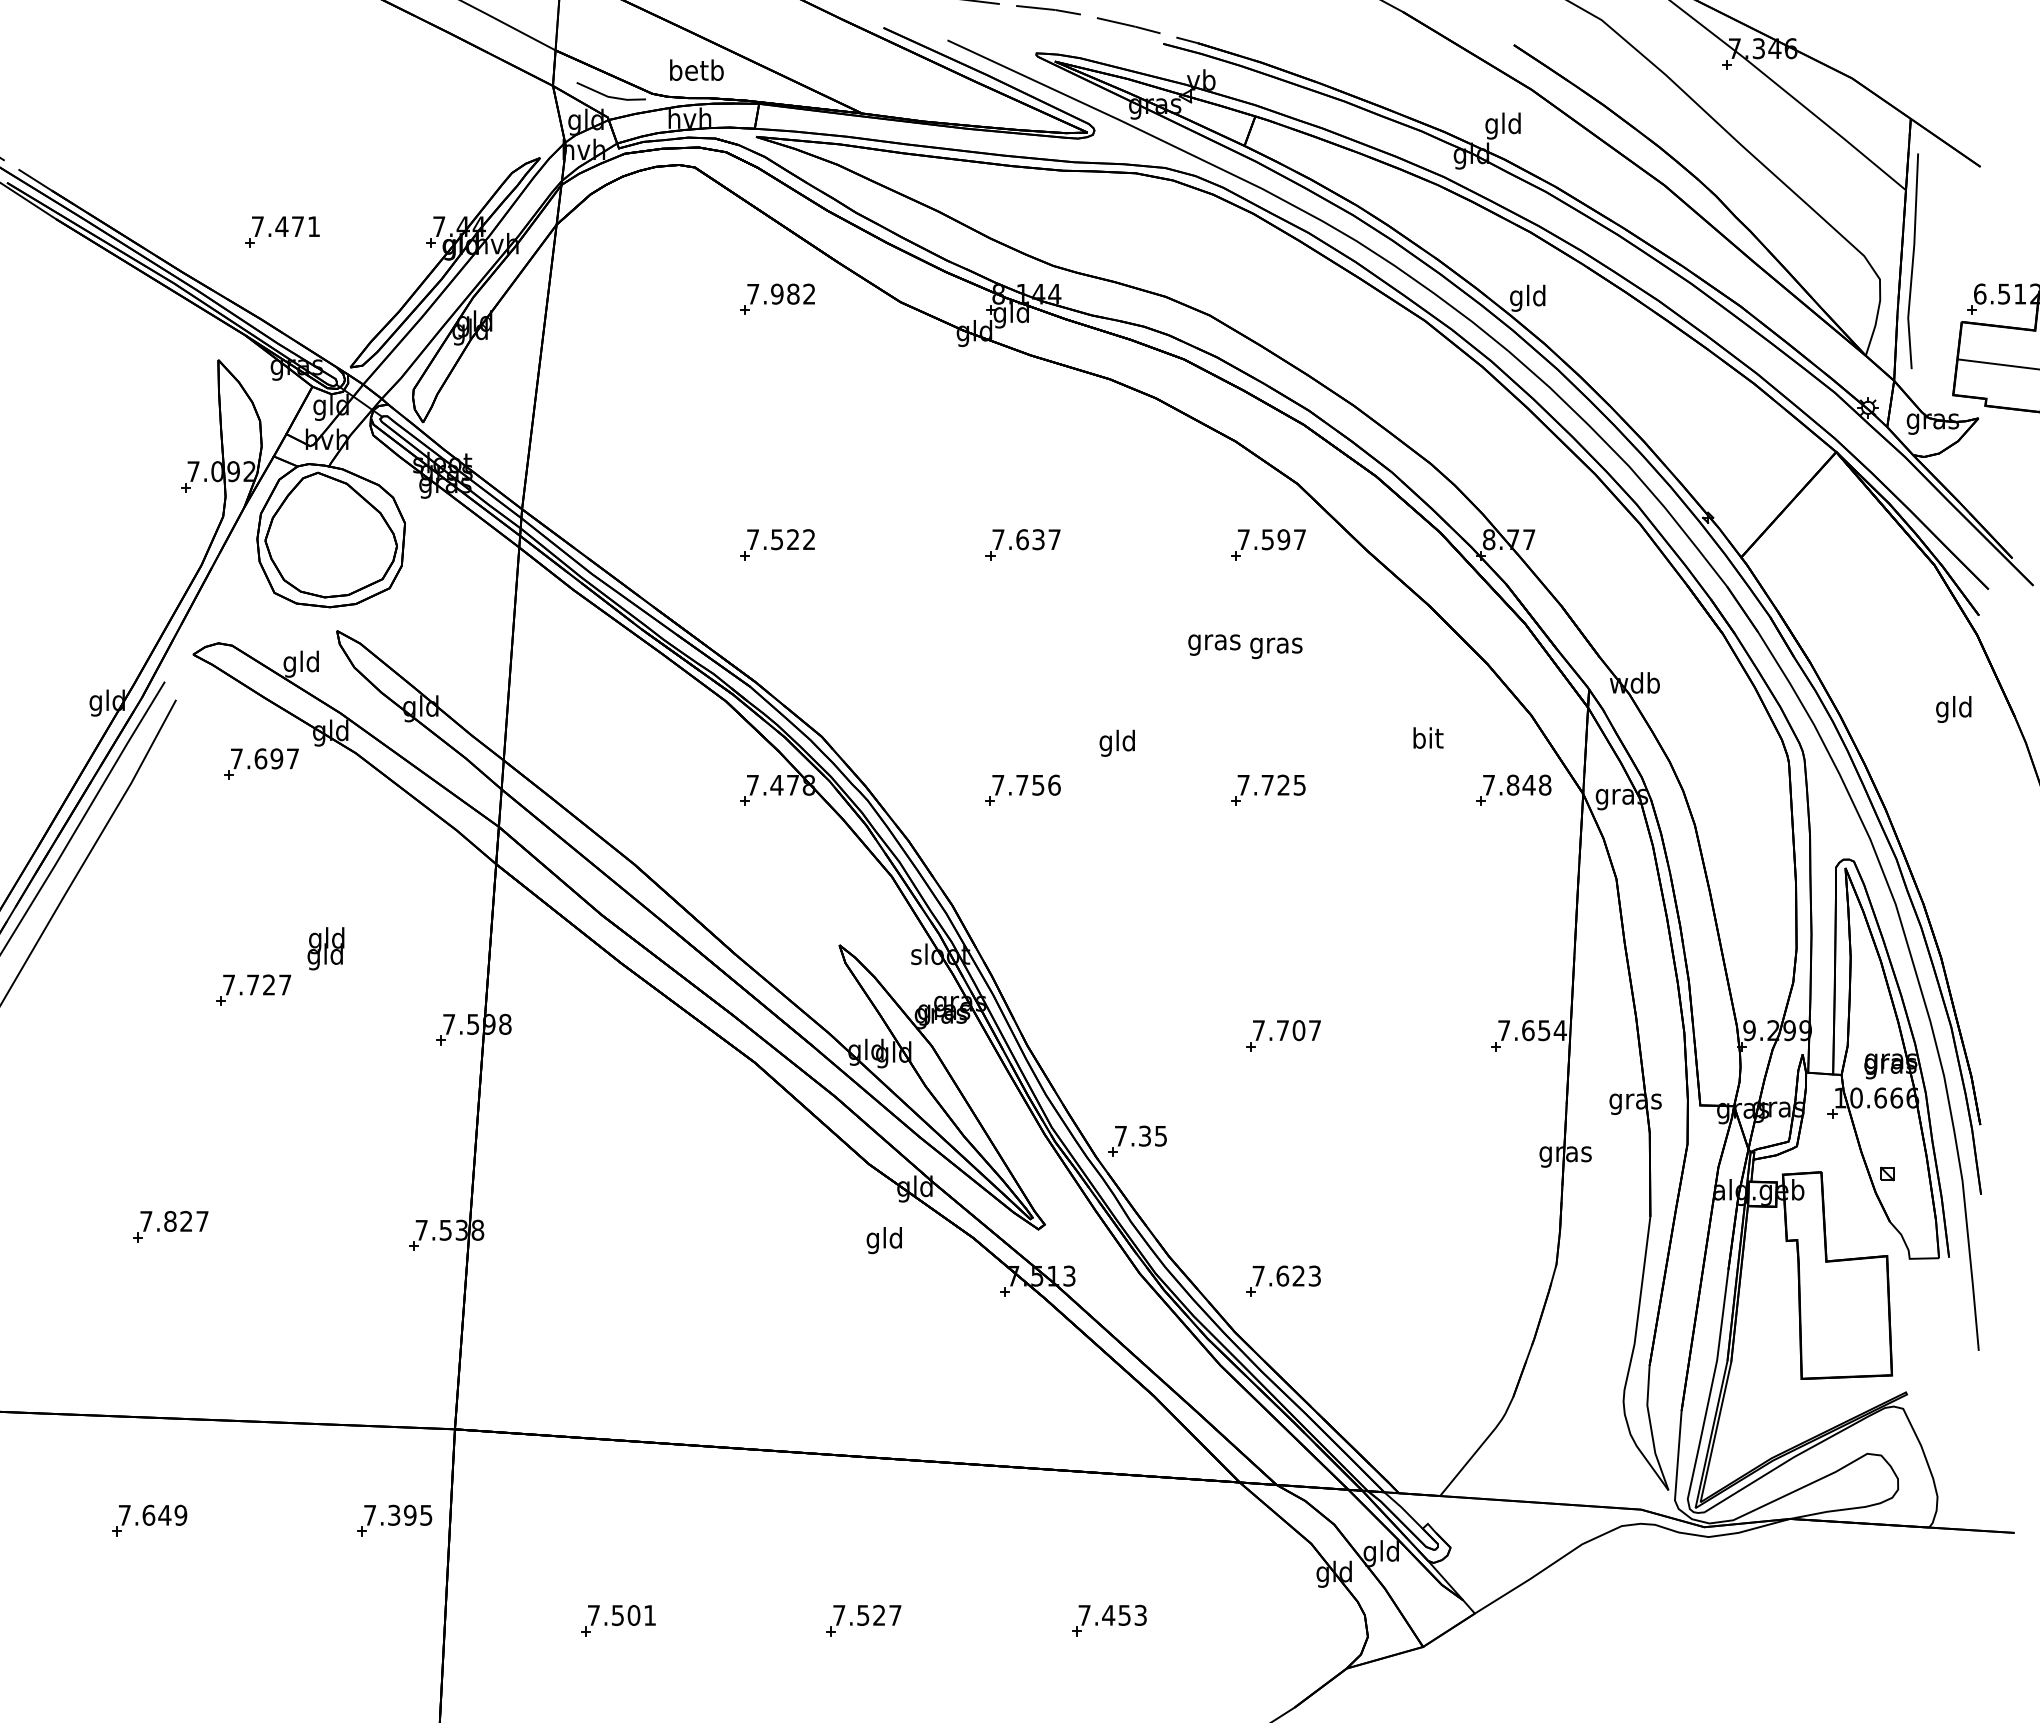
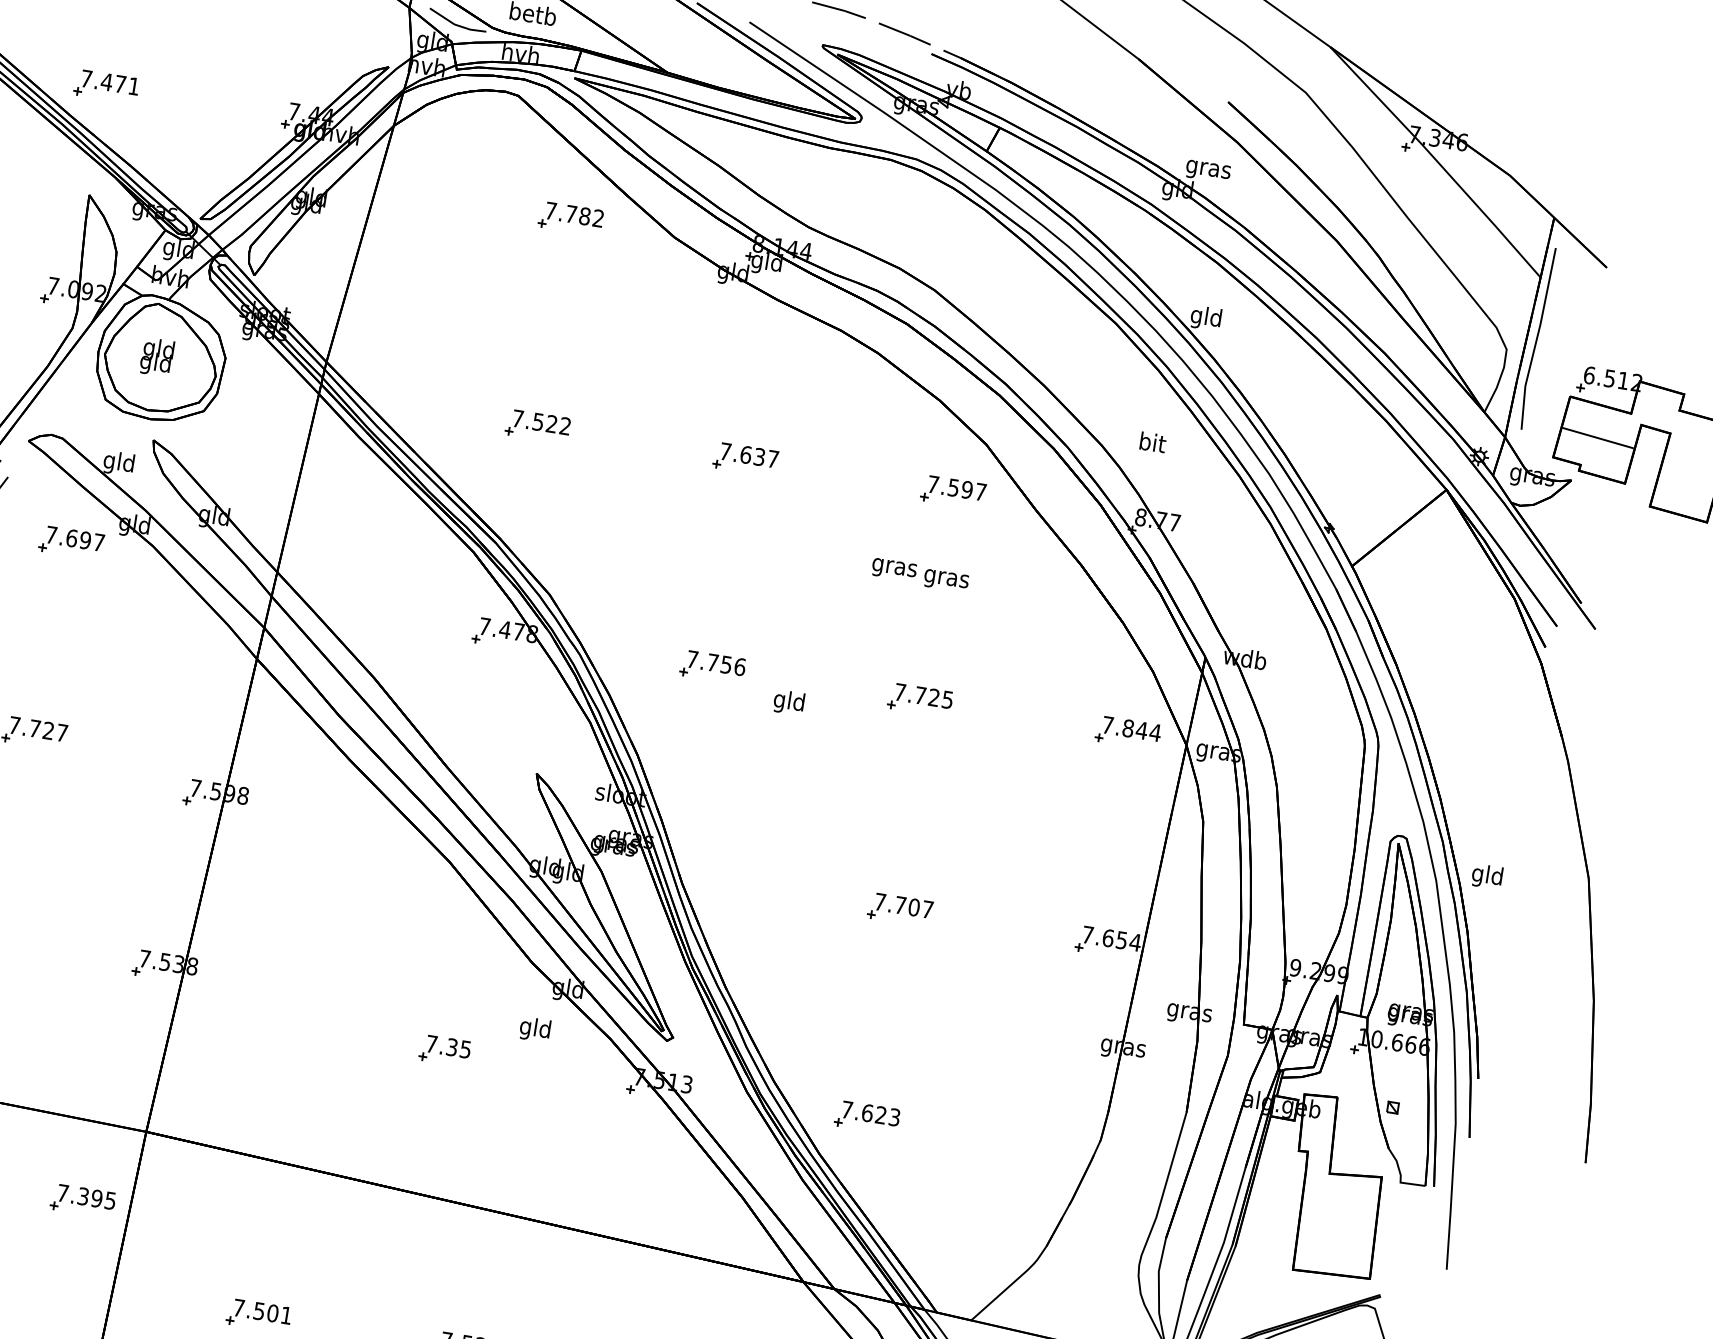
text: (1503, 125) -> (1208, 168), gld -> gras
part: (282, 231) -> (106, 86), moved
text: (777, 293) -> (571, 213), 7.982 -> 7.782
text: (1953, 709) -> (1486, 876), moved
text: (1428, 737) -> (1153, 442), moved
text: (1116, 742) -> (788, 701), moved
text: (1544, 784) -> (1155, 732), 7.848 -> 7.844
text: (325, 948) -> (156, 357), moved
part: (1137, 1140) -> (445, 1050), moved

